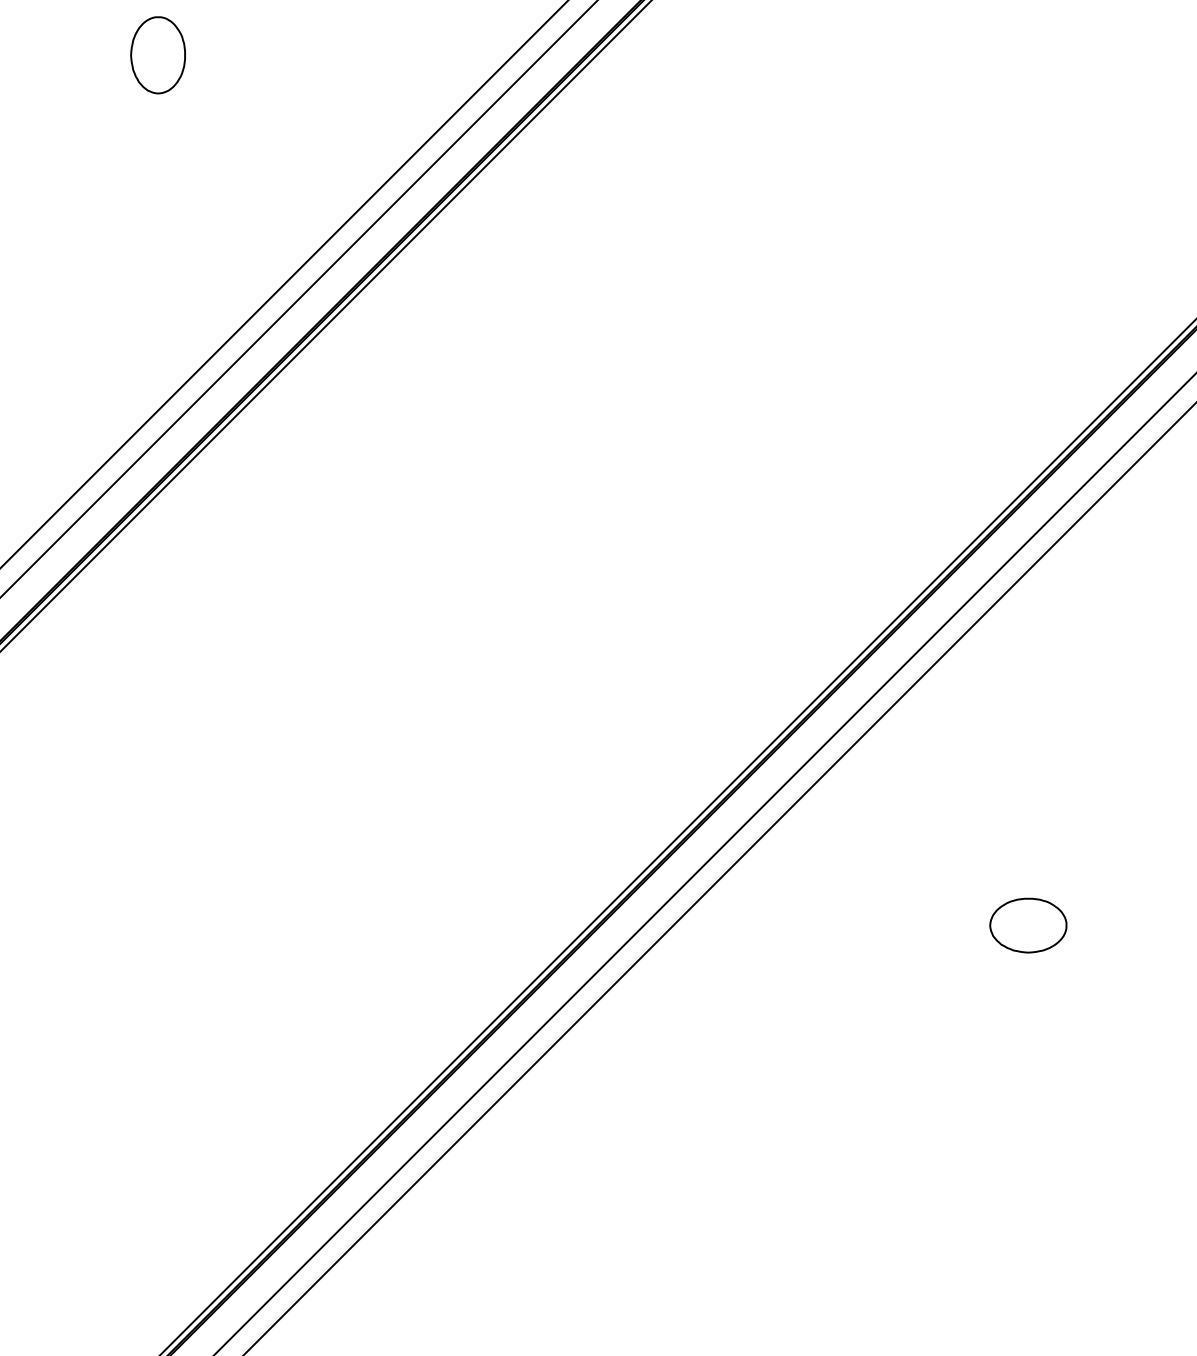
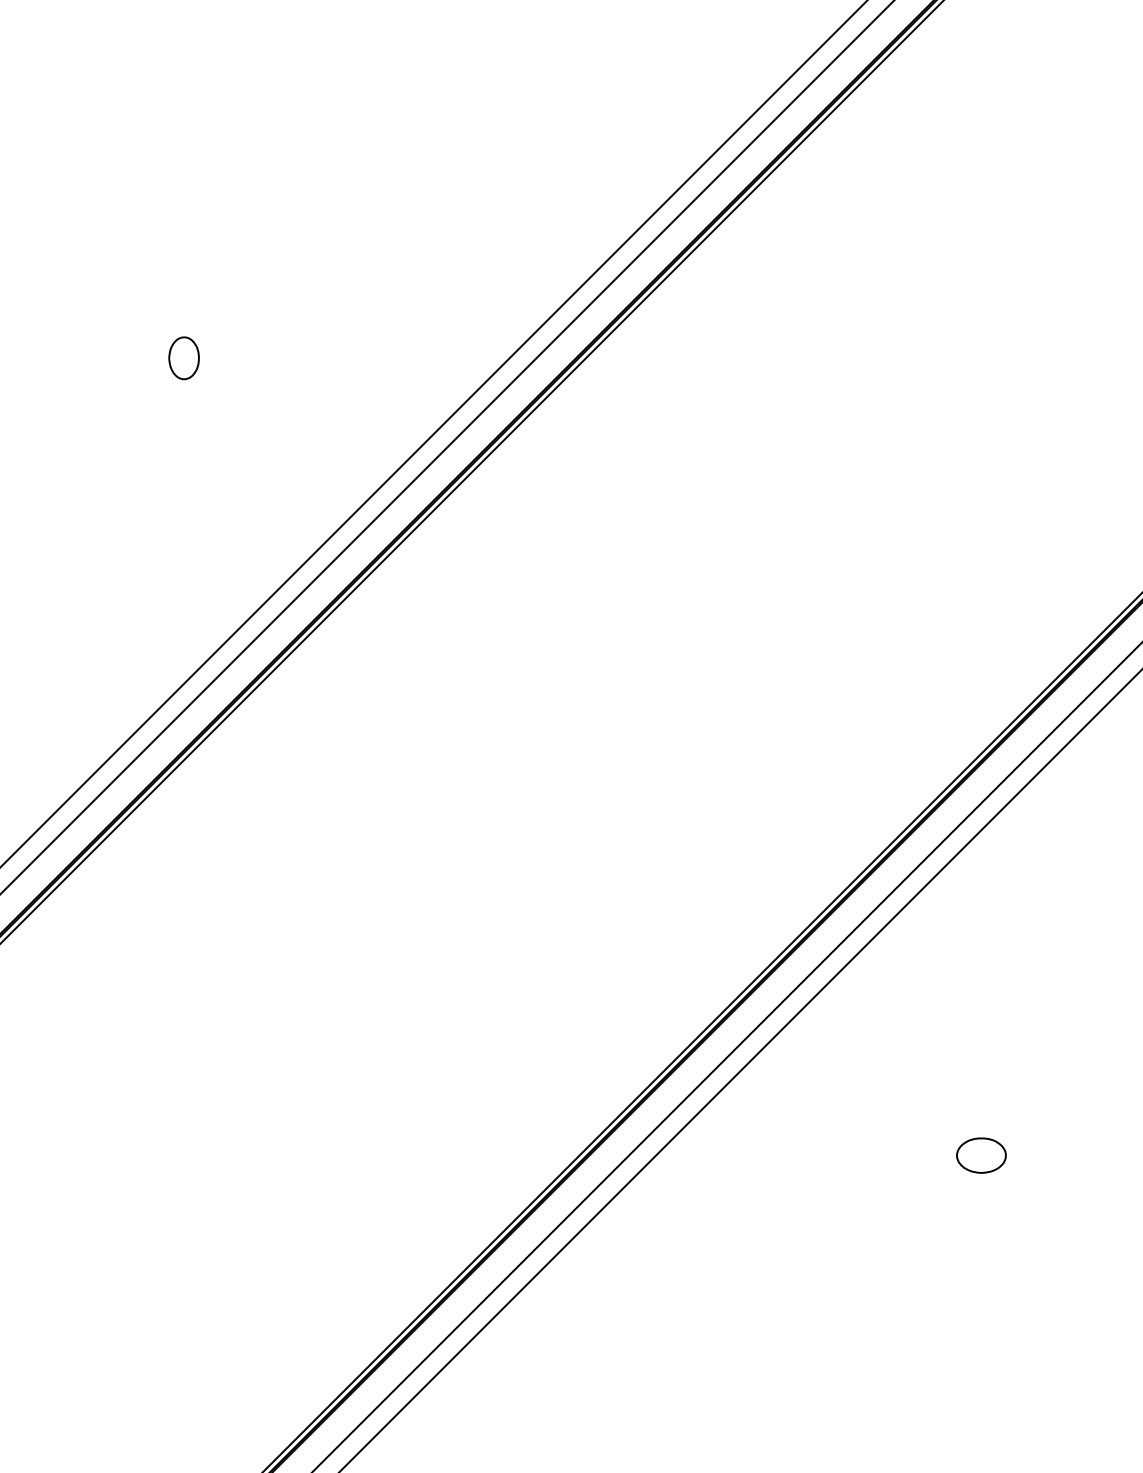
part: (157, 55) -> (183, 358), size x0.6
part: (1028, 925) -> (981, 1155), size x0.7

